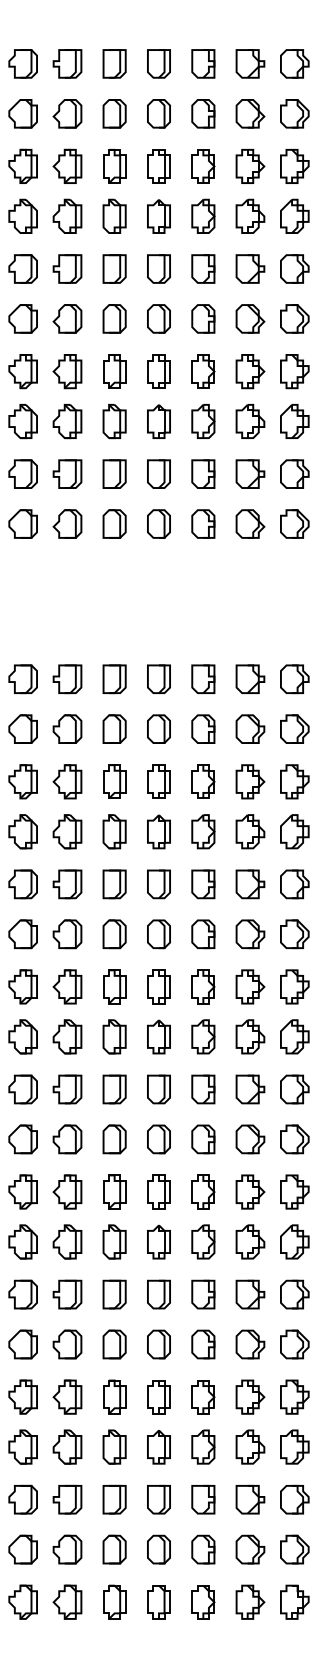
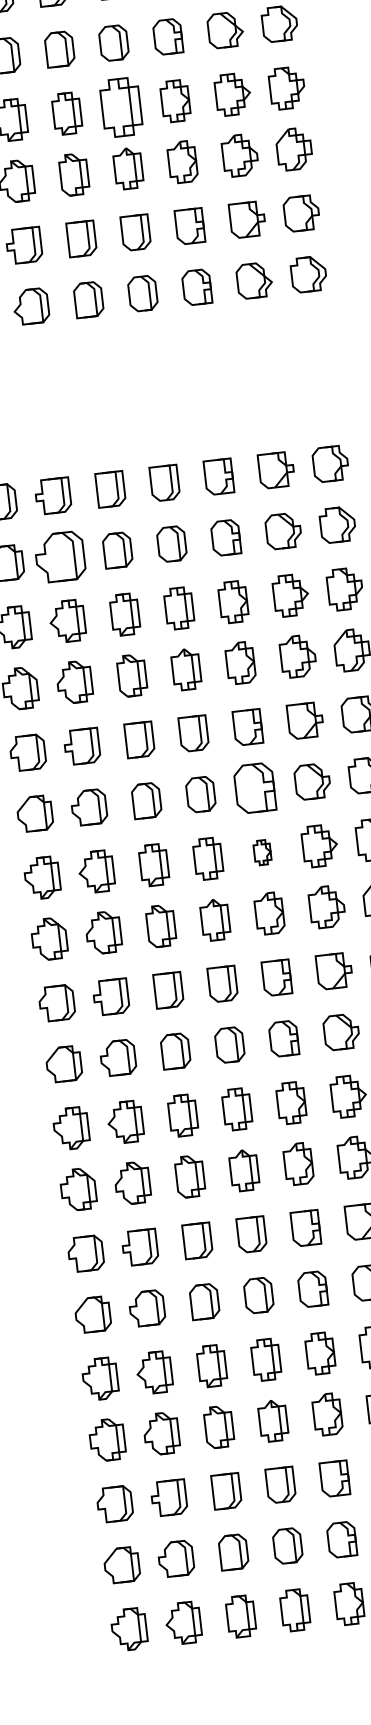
part: (158, 371) -> (120, 107), size x1.4
part: (67, 728) -> (60, 556), size x1.4
part: (203, 934) -> (255, 788), size x1.4
part: (203, 986) -> (262, 852), size x0.6

